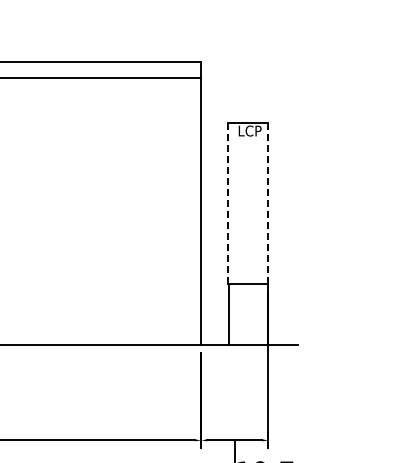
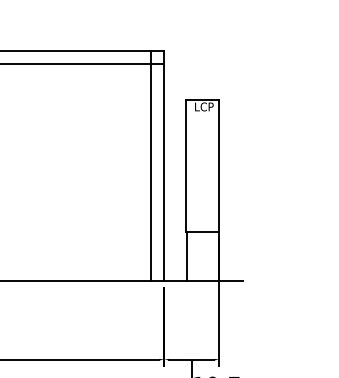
line: (185, 203) -> (151, 166), added
line: (228, 203) -> (186, 166), dashed -> solid
line: (268, 203) -> (219, 166), dashed -> solid

